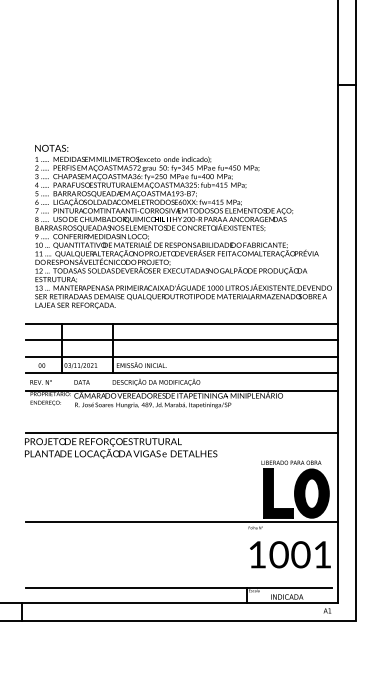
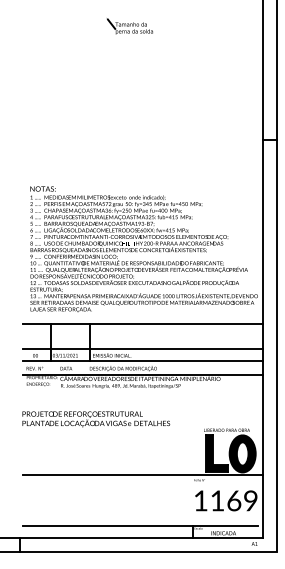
line: (181, 340) -> (142, 336), removed
line: (181, 433) -> (142, 407), removed
text: (299, 554) -> (233, 500), 1001 -> 1169

